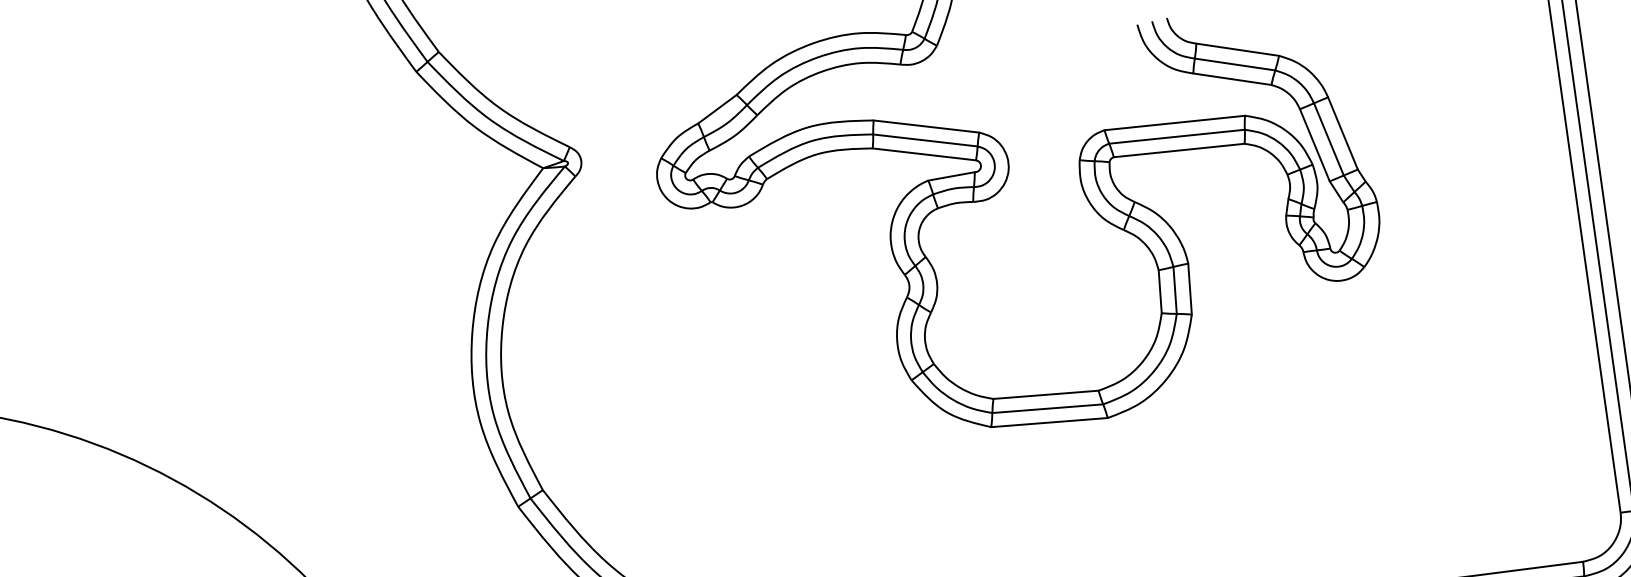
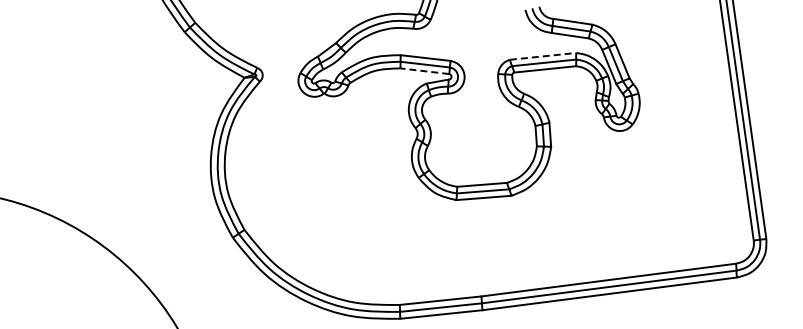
line: (1175, 123) -> (543, 56), solid -> dashed
line: (923, 154) -> (424, 71), solid -> dashed

